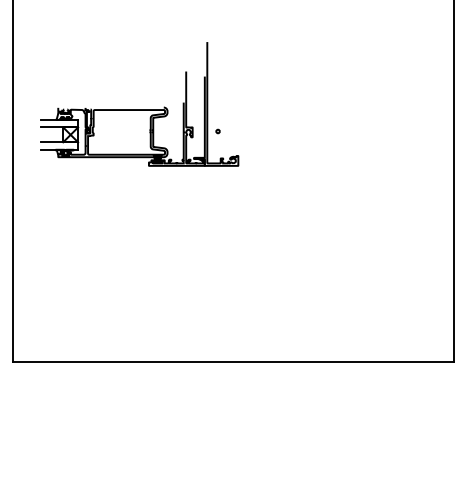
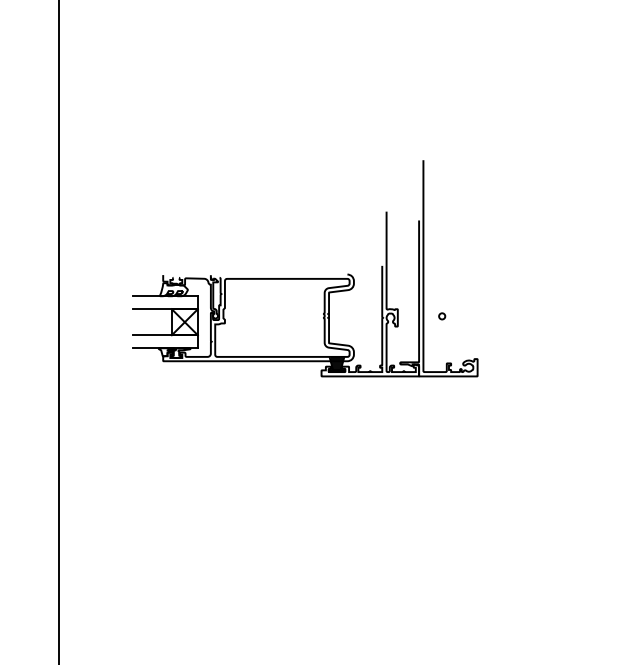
part: (139, 104) -> (305, 269), moved

